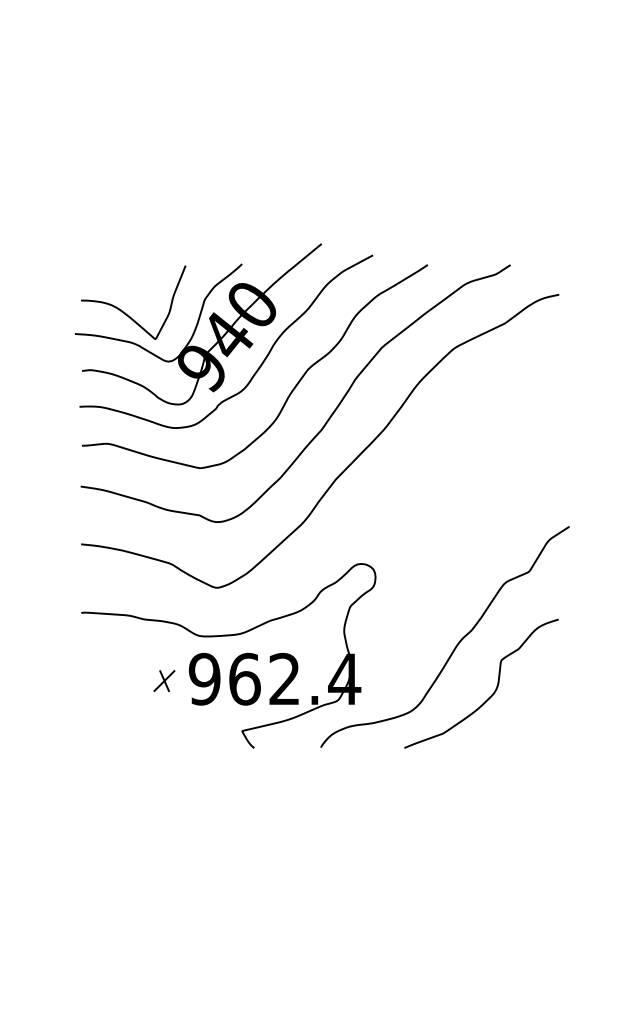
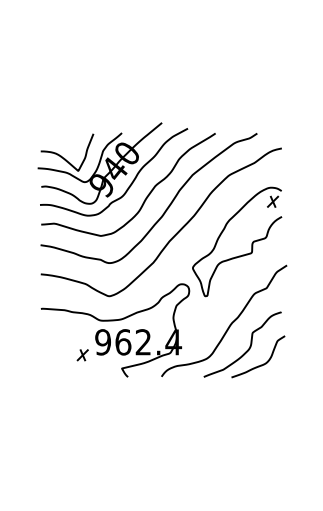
part: (481, 505) -> (242, 254), added
part: (163, 681) -> (82, 355), moved
curve: (516, 723) -> (260, 364), added

